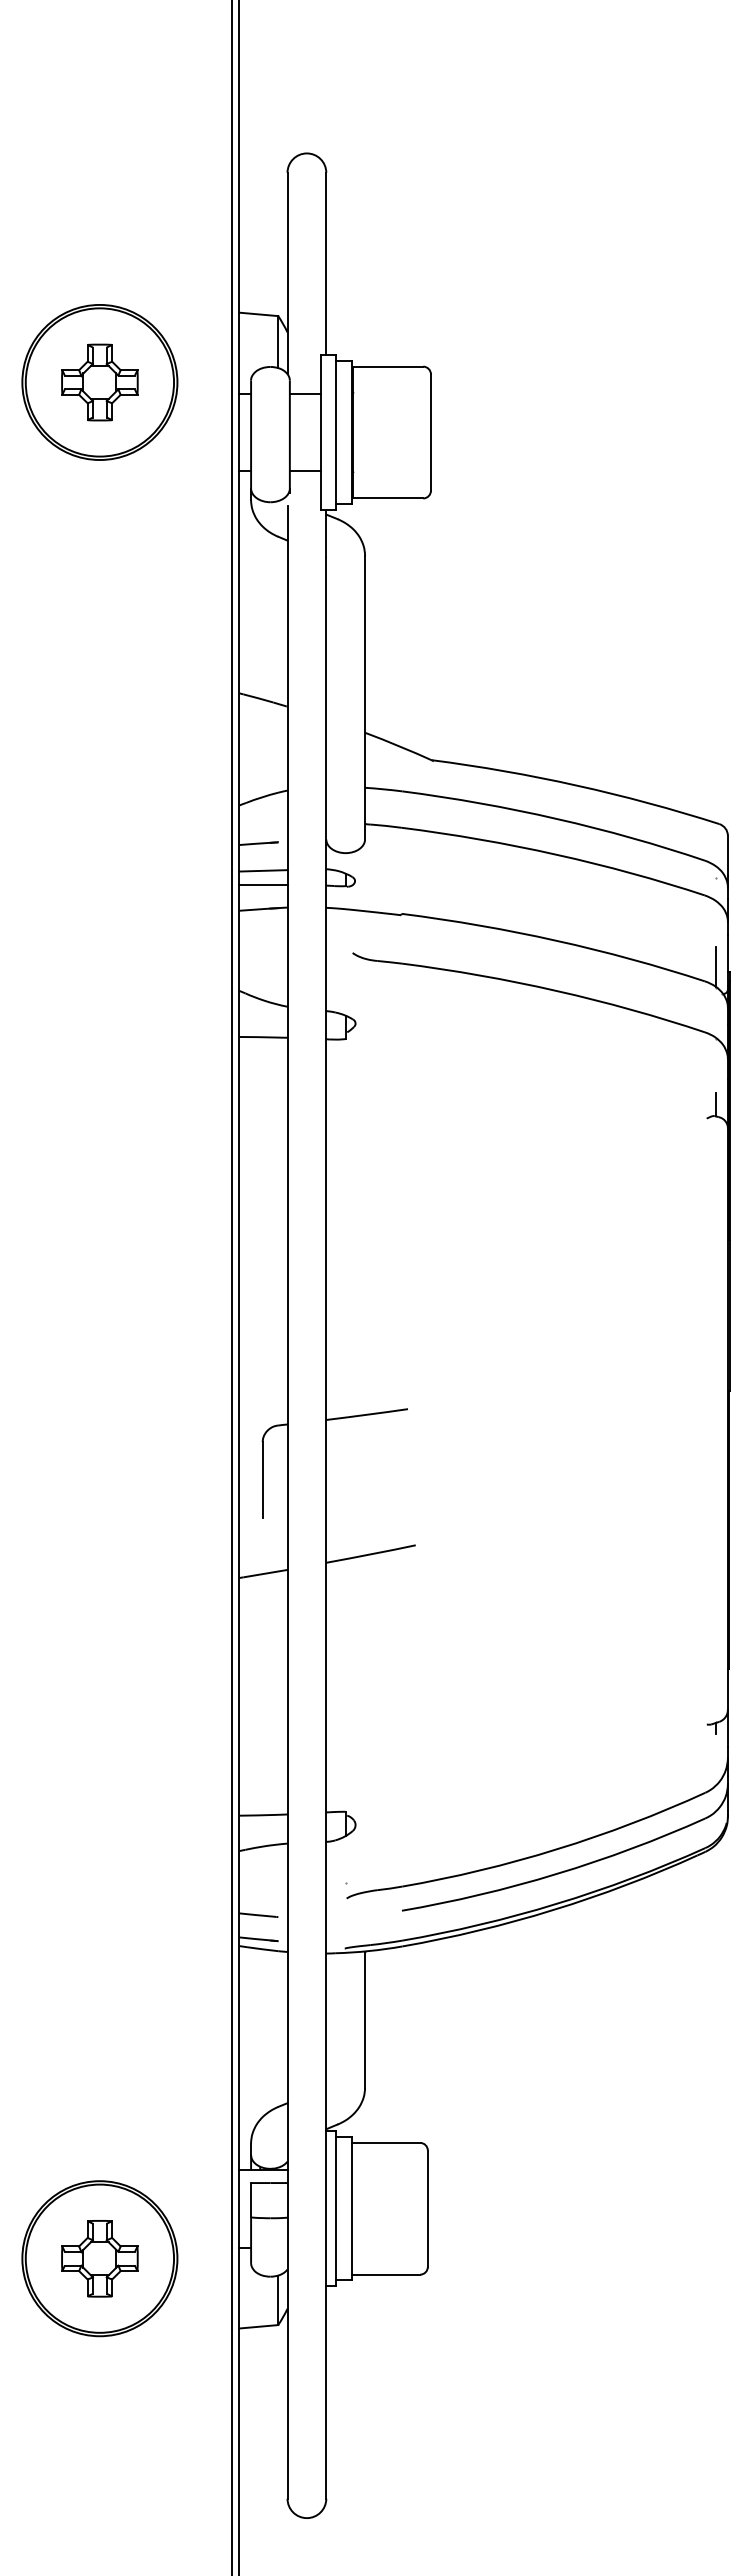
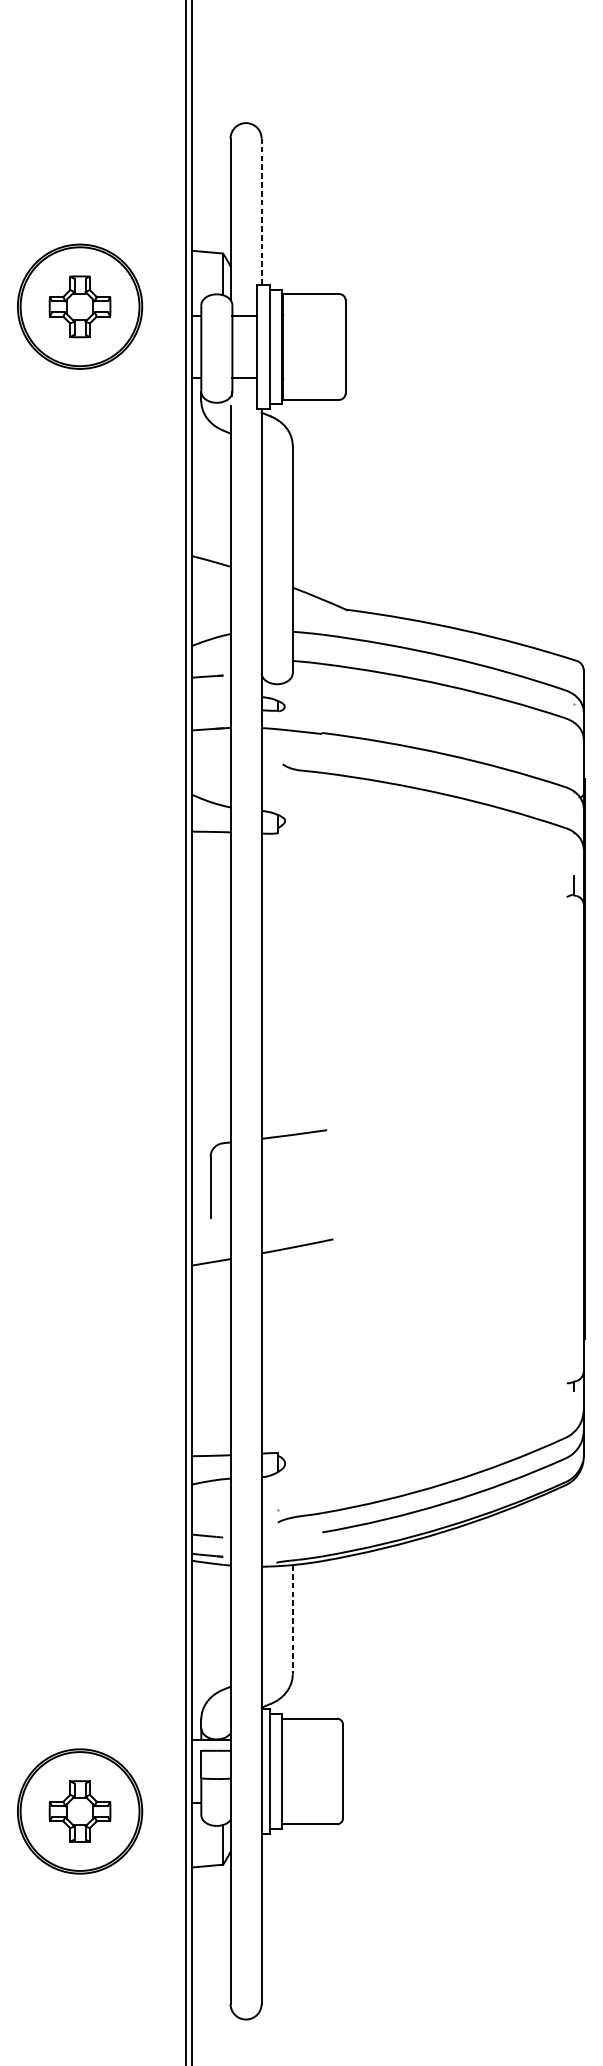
line: (326, 263) -> (261, 211), solid -> dashed
line: (263, 870) -> (211, 698), removed
line: (263, 885) -> (211, 710), removed
line: (715, 966) -> (573, 775), removed
line: (365, 2020) -> (293, 1620), solid -> dashed

